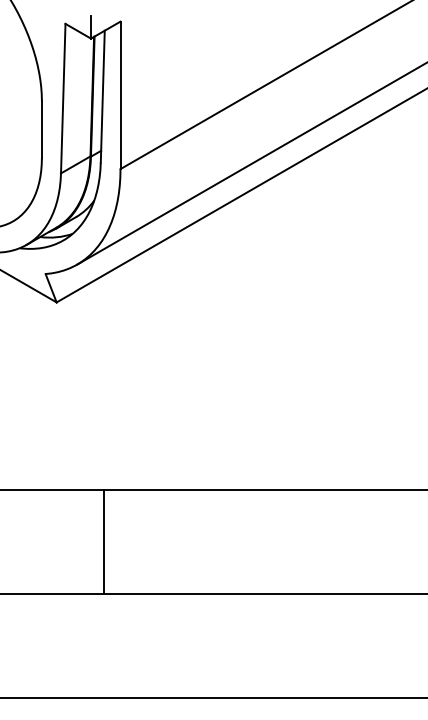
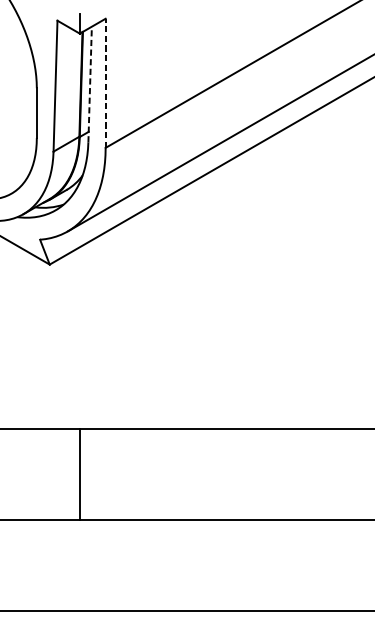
line: (120, 95) -> (105, 83), solid -> dashed
line: (102, 96) -> (89, 84), solid -> dashed
line: (103, 541) -> (79, 473), moved

